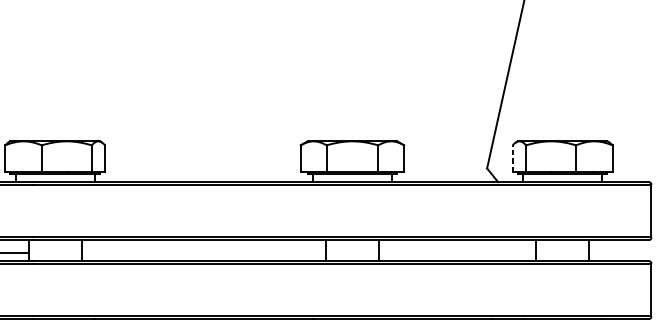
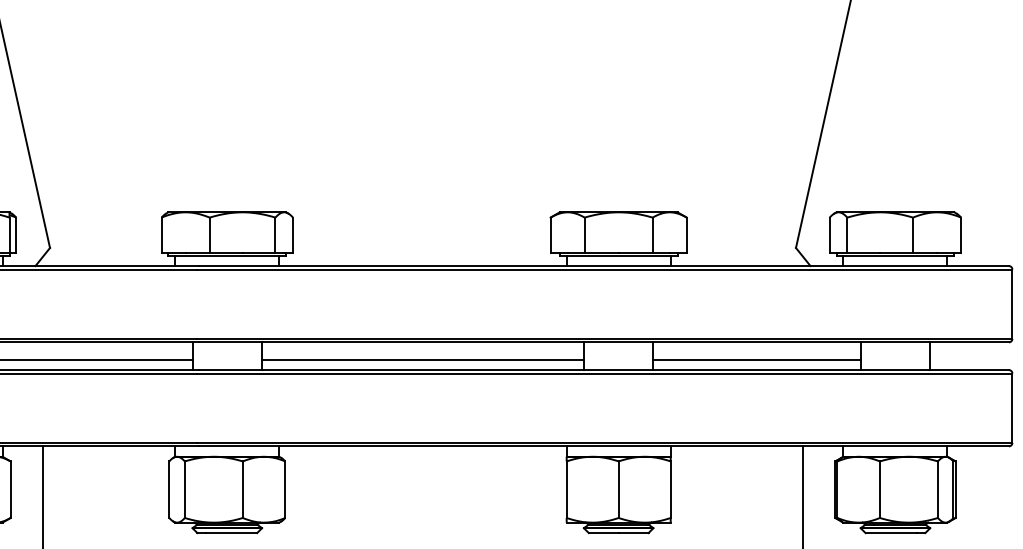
line: (512, 158) -> (829, 235), dashed -> solid
line: (203, 253) -> (422, 359), added
line: (457, 253) -> (756, 359), added

